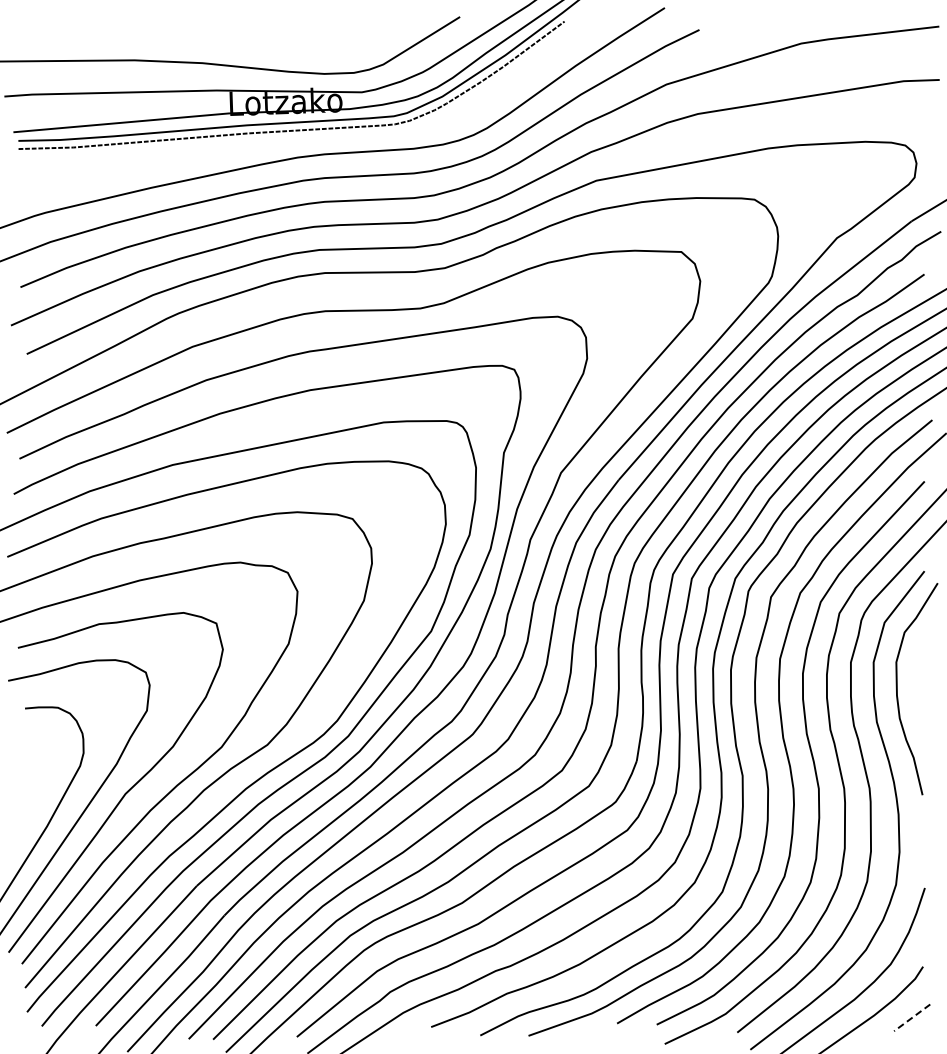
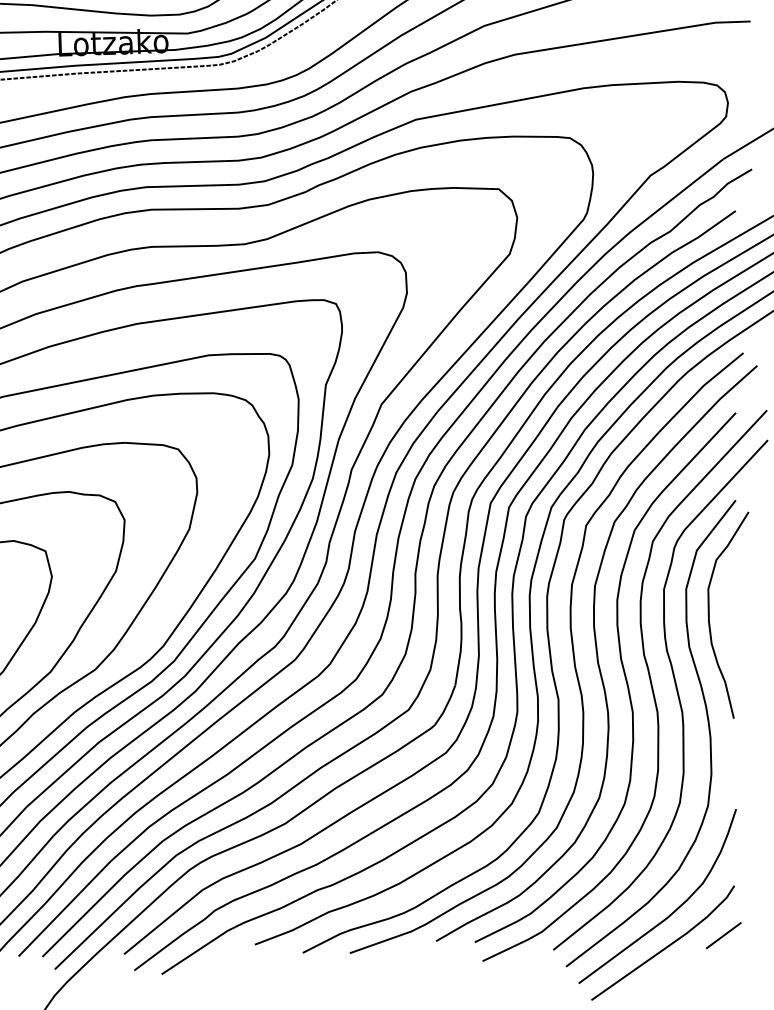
line: (911, 1018) -> (723, 936), dashed -> solid

